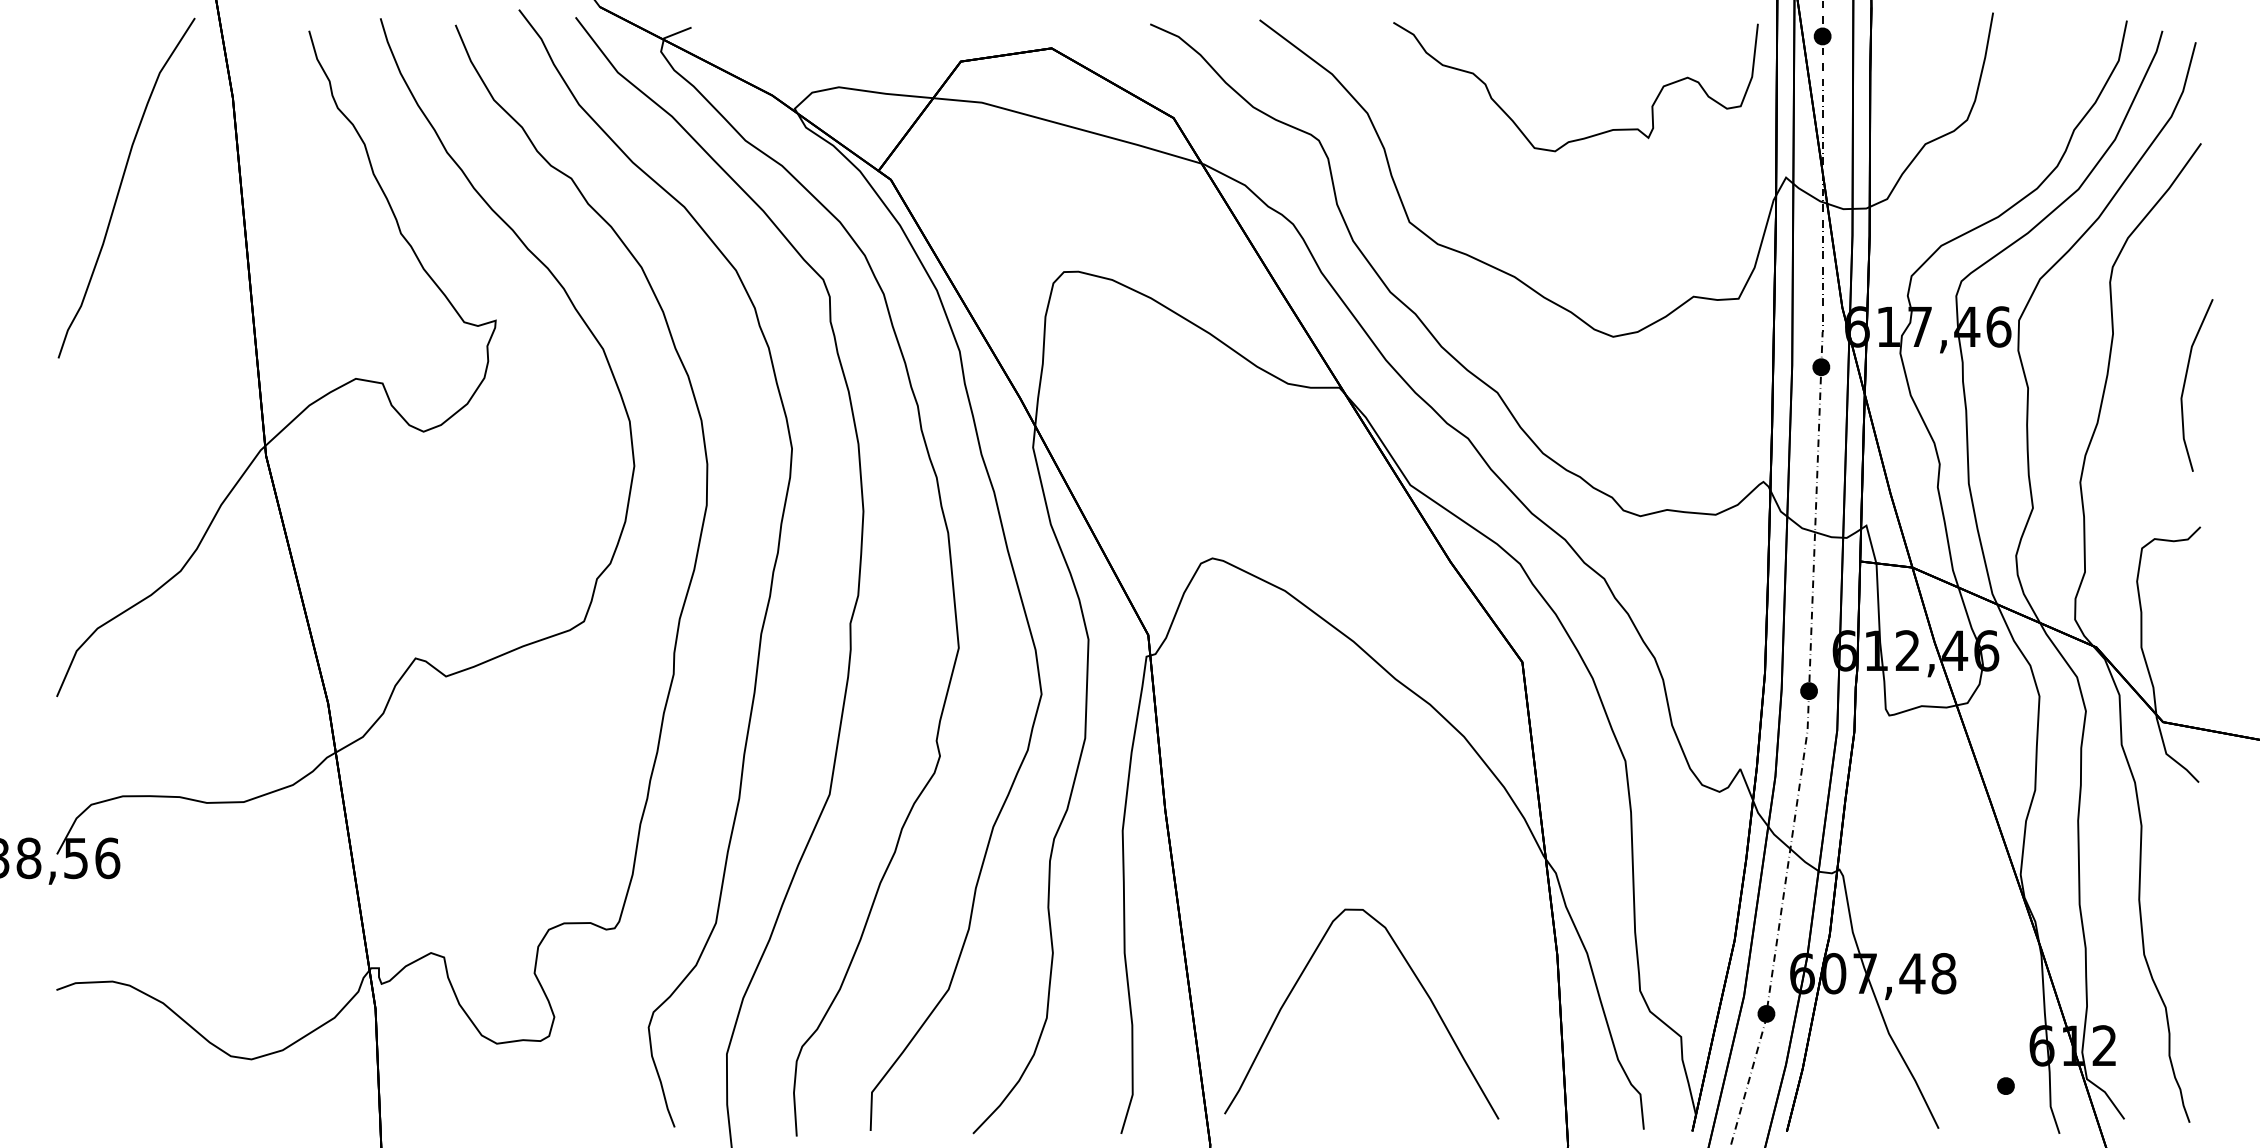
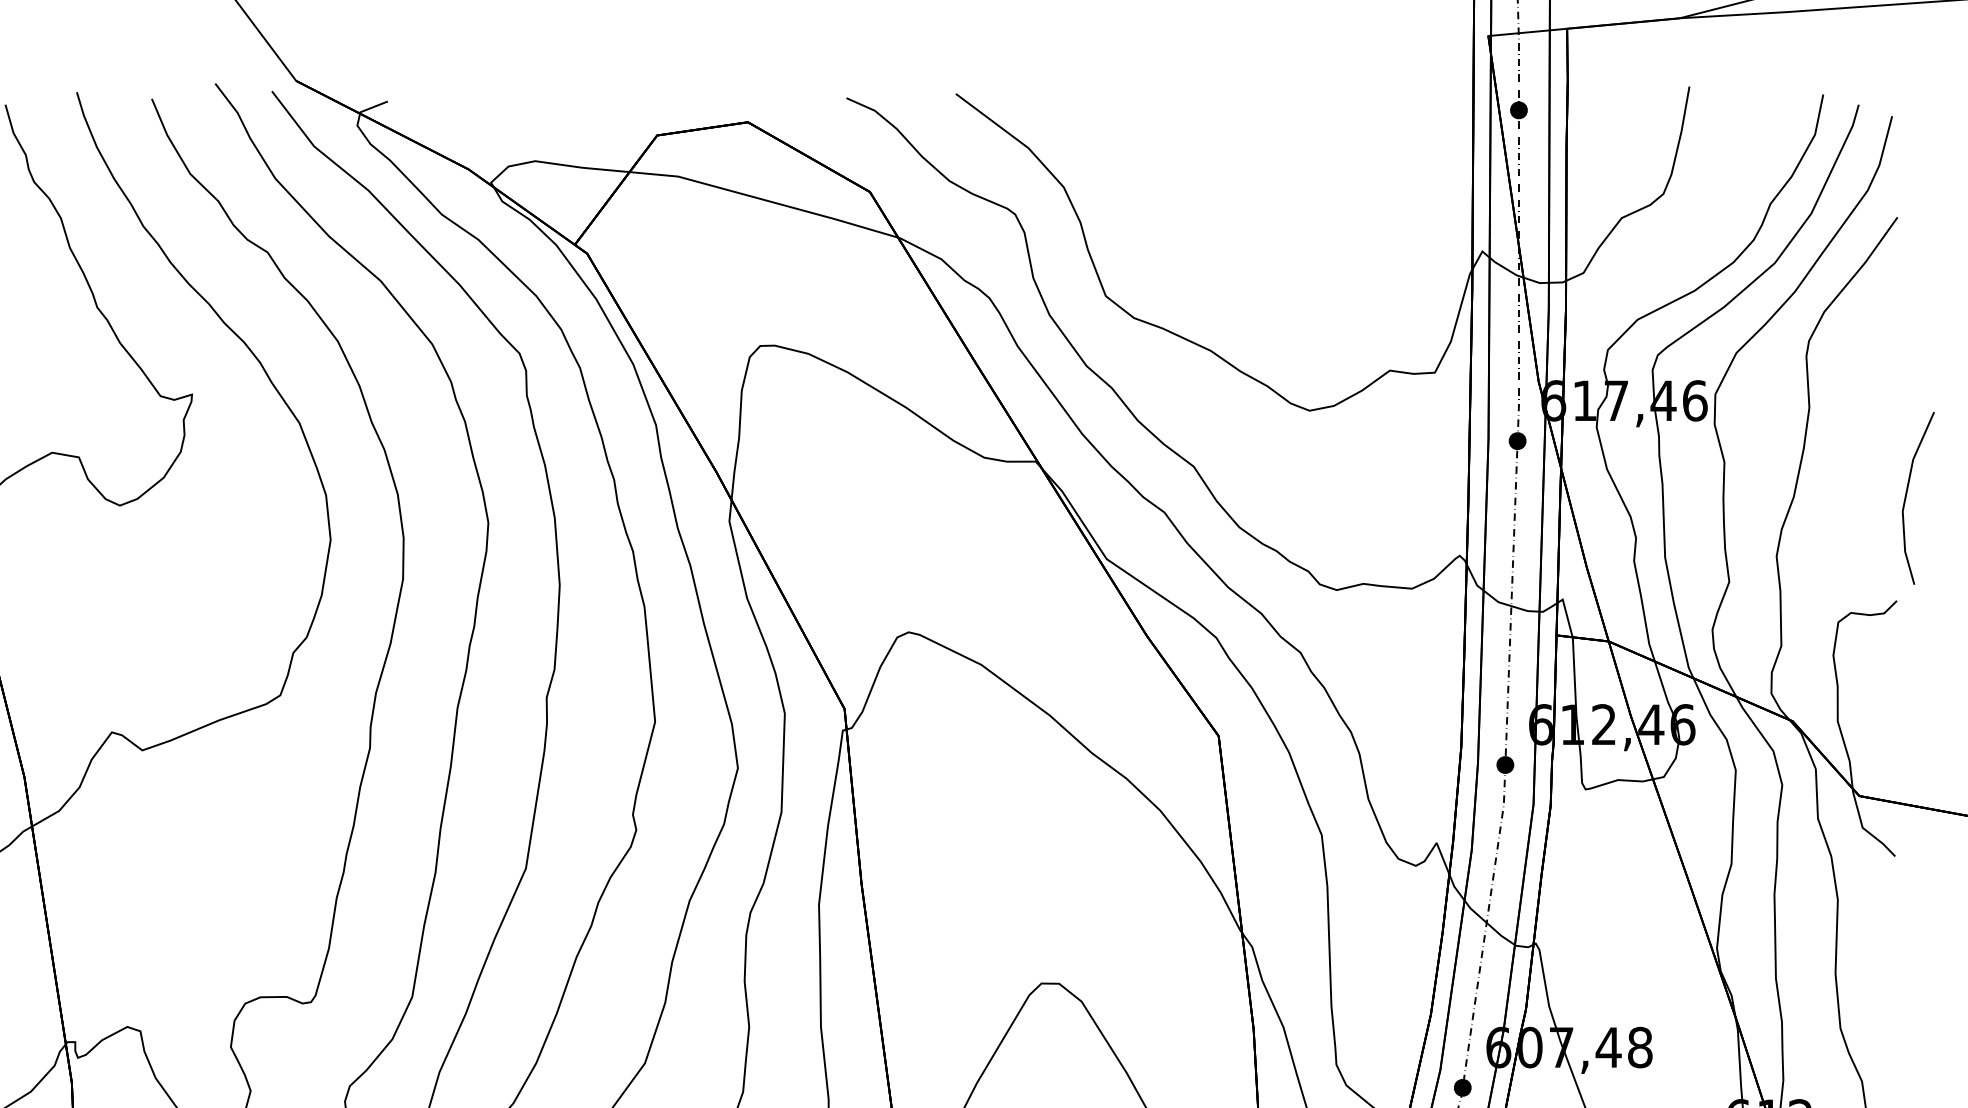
curve: (1590, 135) -> (1286, 209), removed
line: (2185, 384) -> (1906, 497), moved

